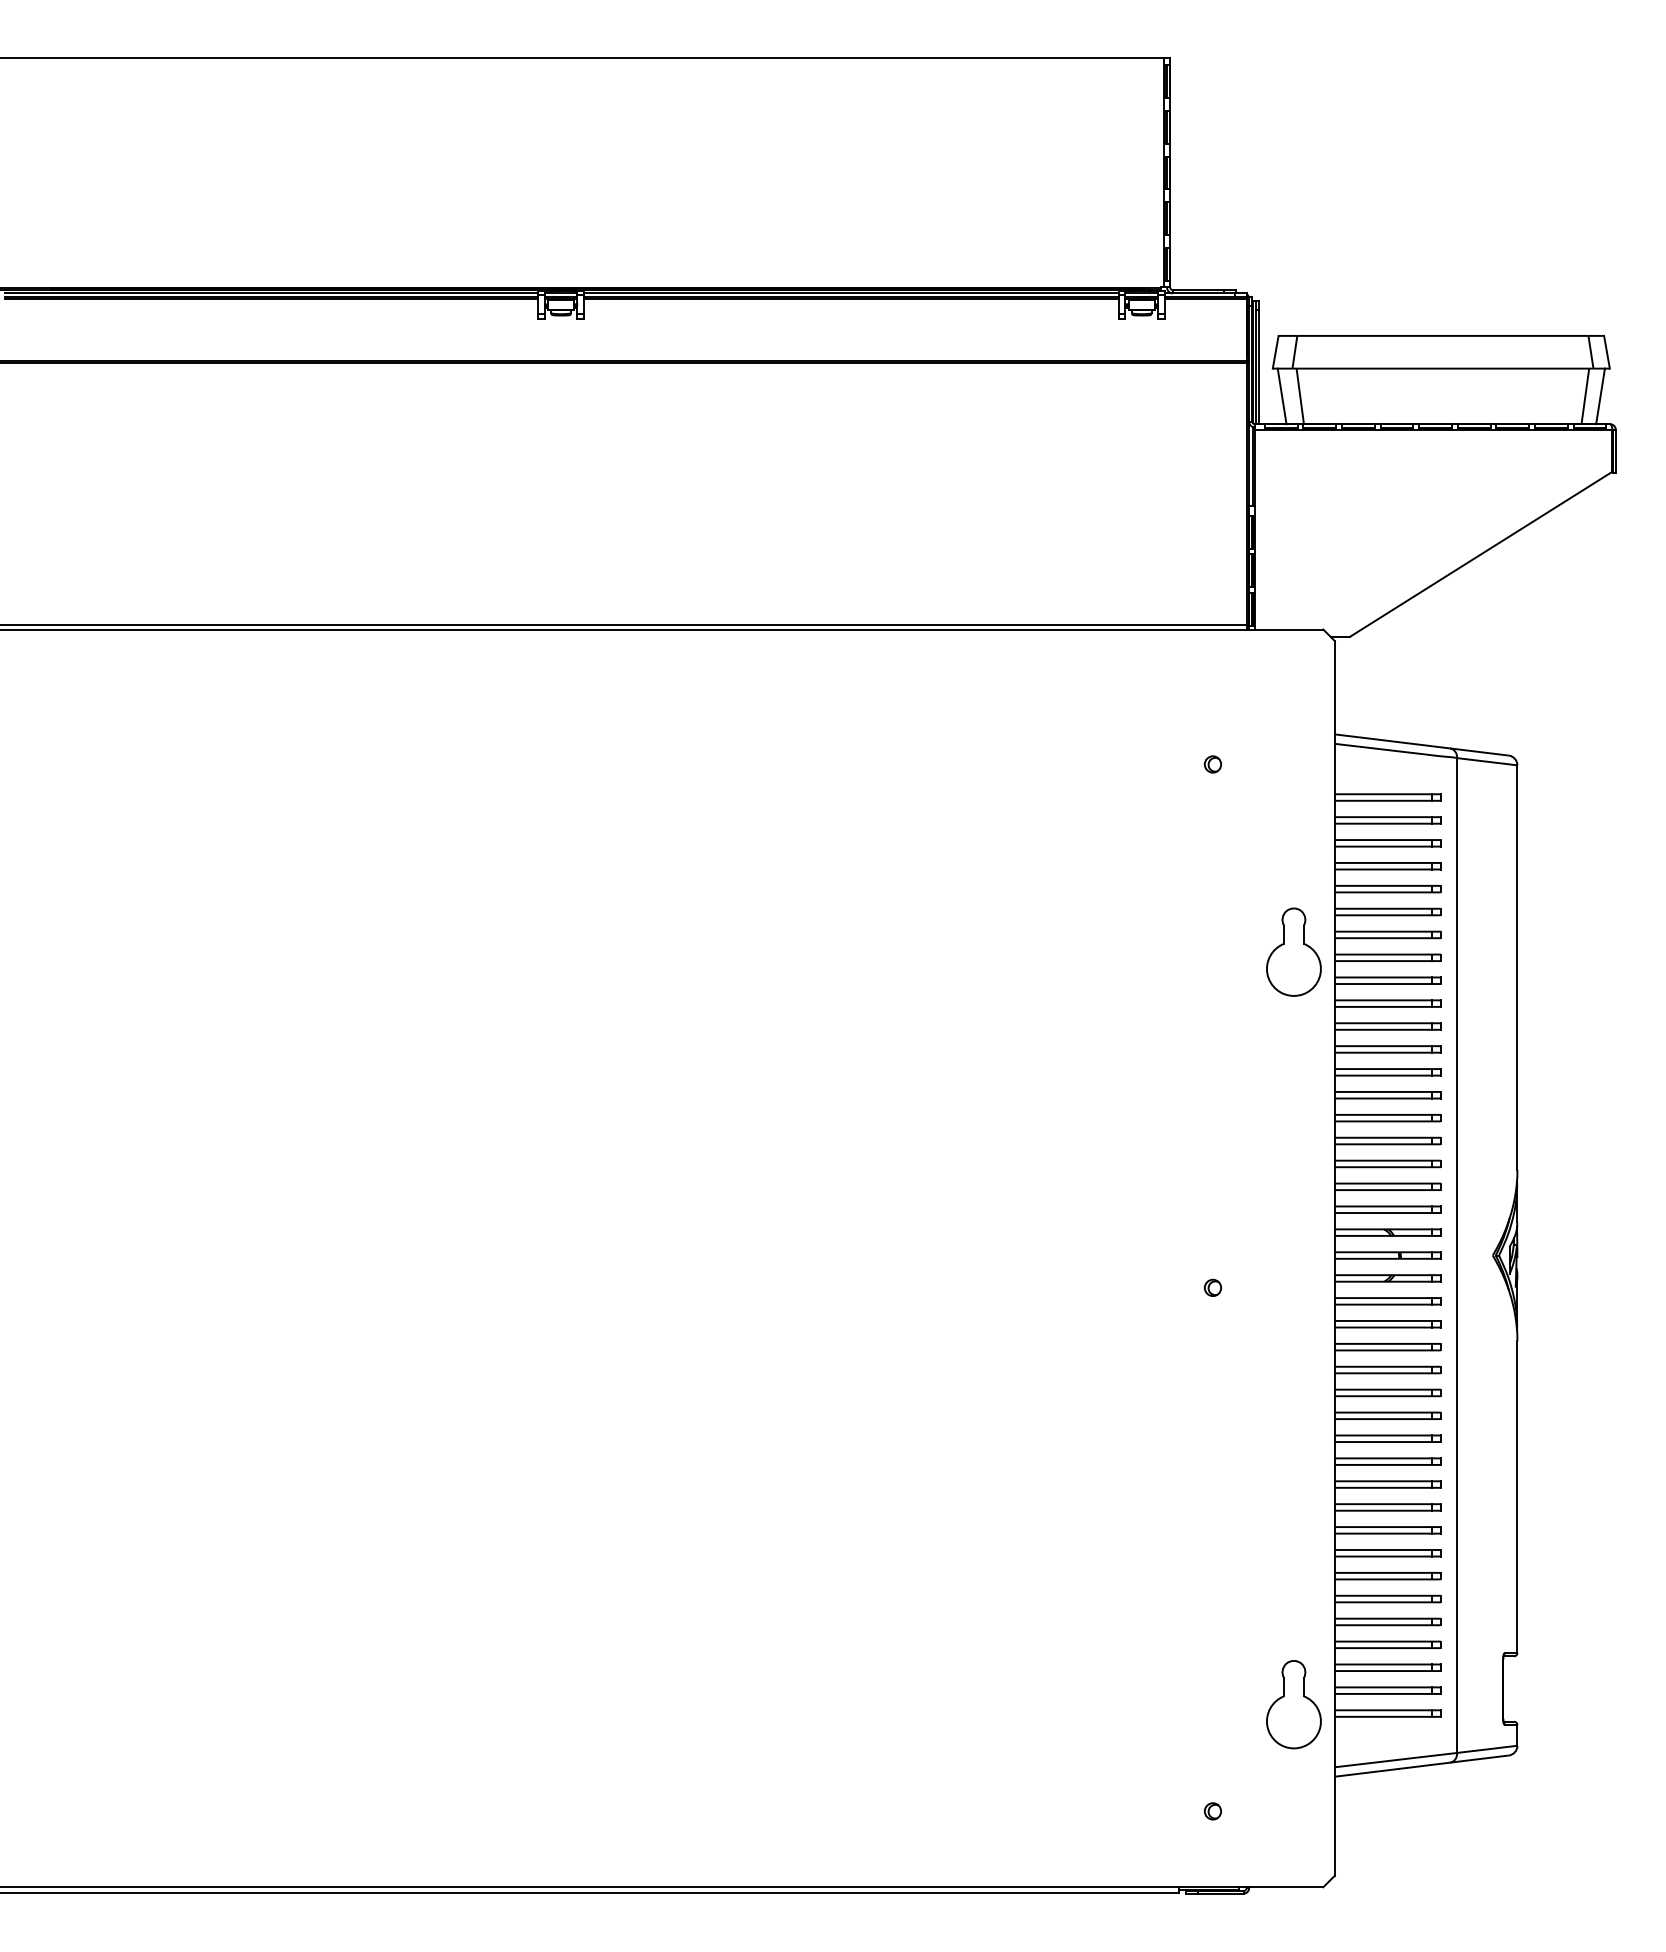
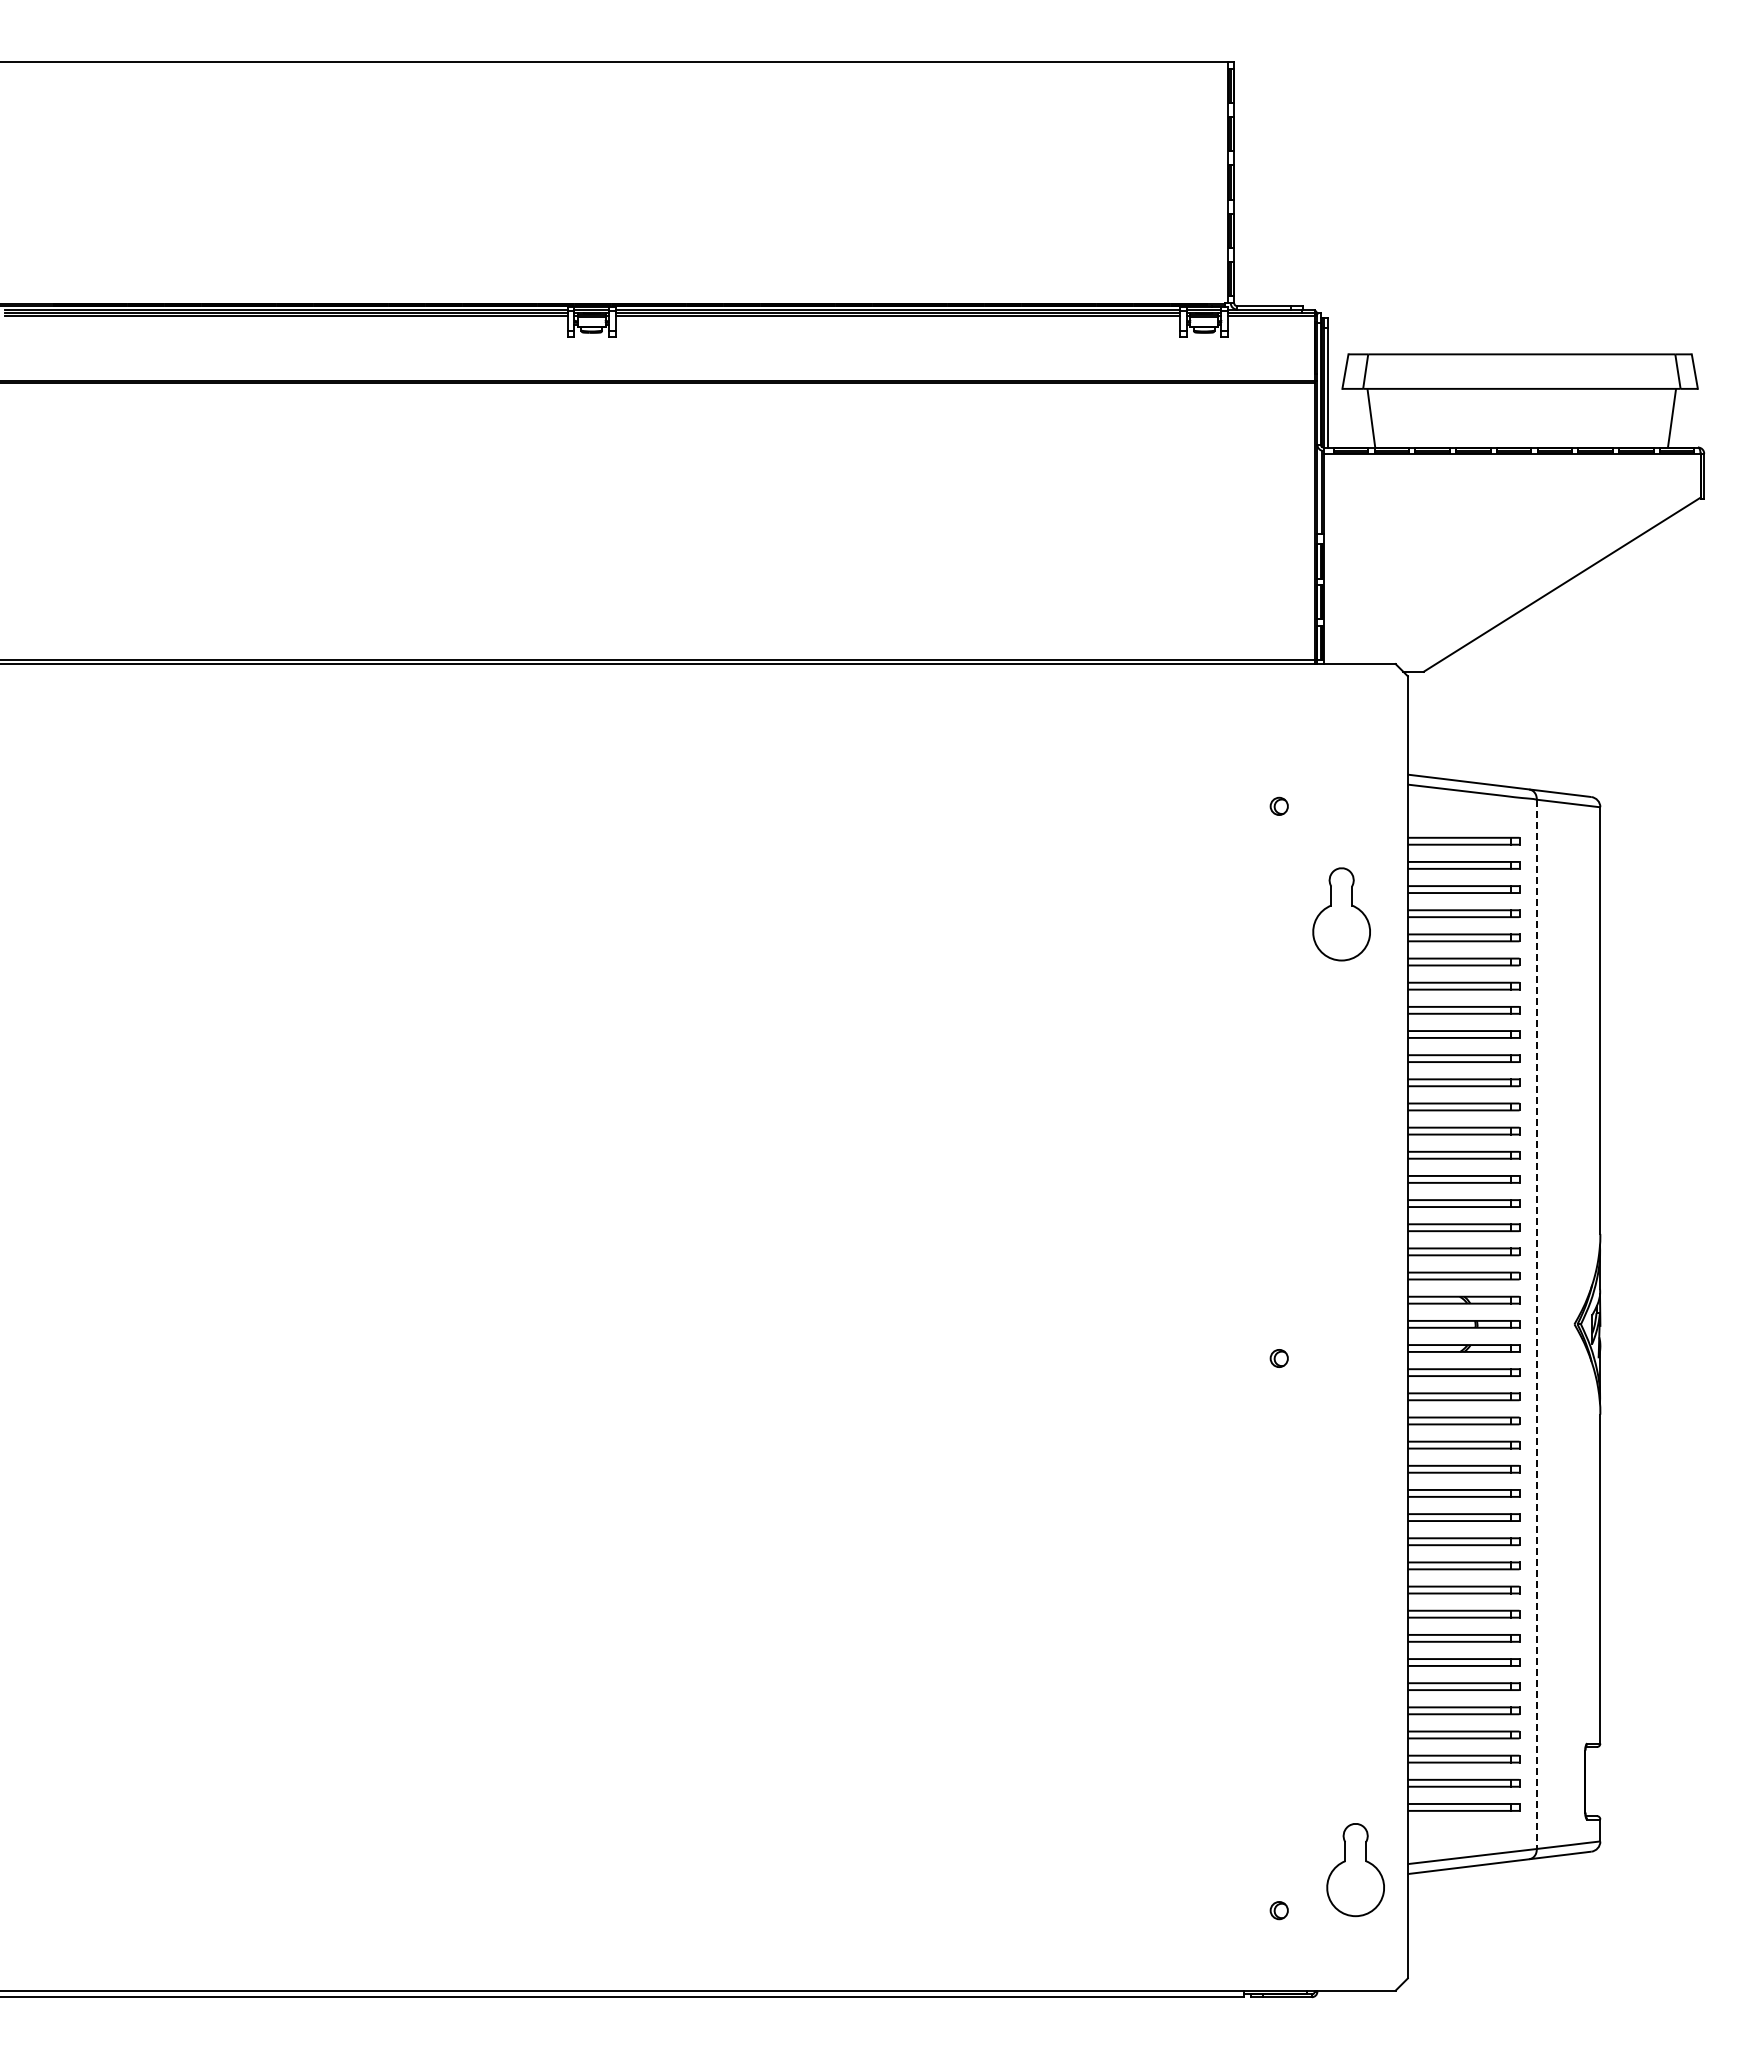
line: (1281, 395) -> (1351, 417), removed
line: (1600, 395) -> (1687, 417), removed
part: (1293, 952) -> (1341, 914), moved
line: (1456, 1255) -> (1536, 1324), solid -> dashed
part: (1293, 1705) -> (1355, 1870), moved

